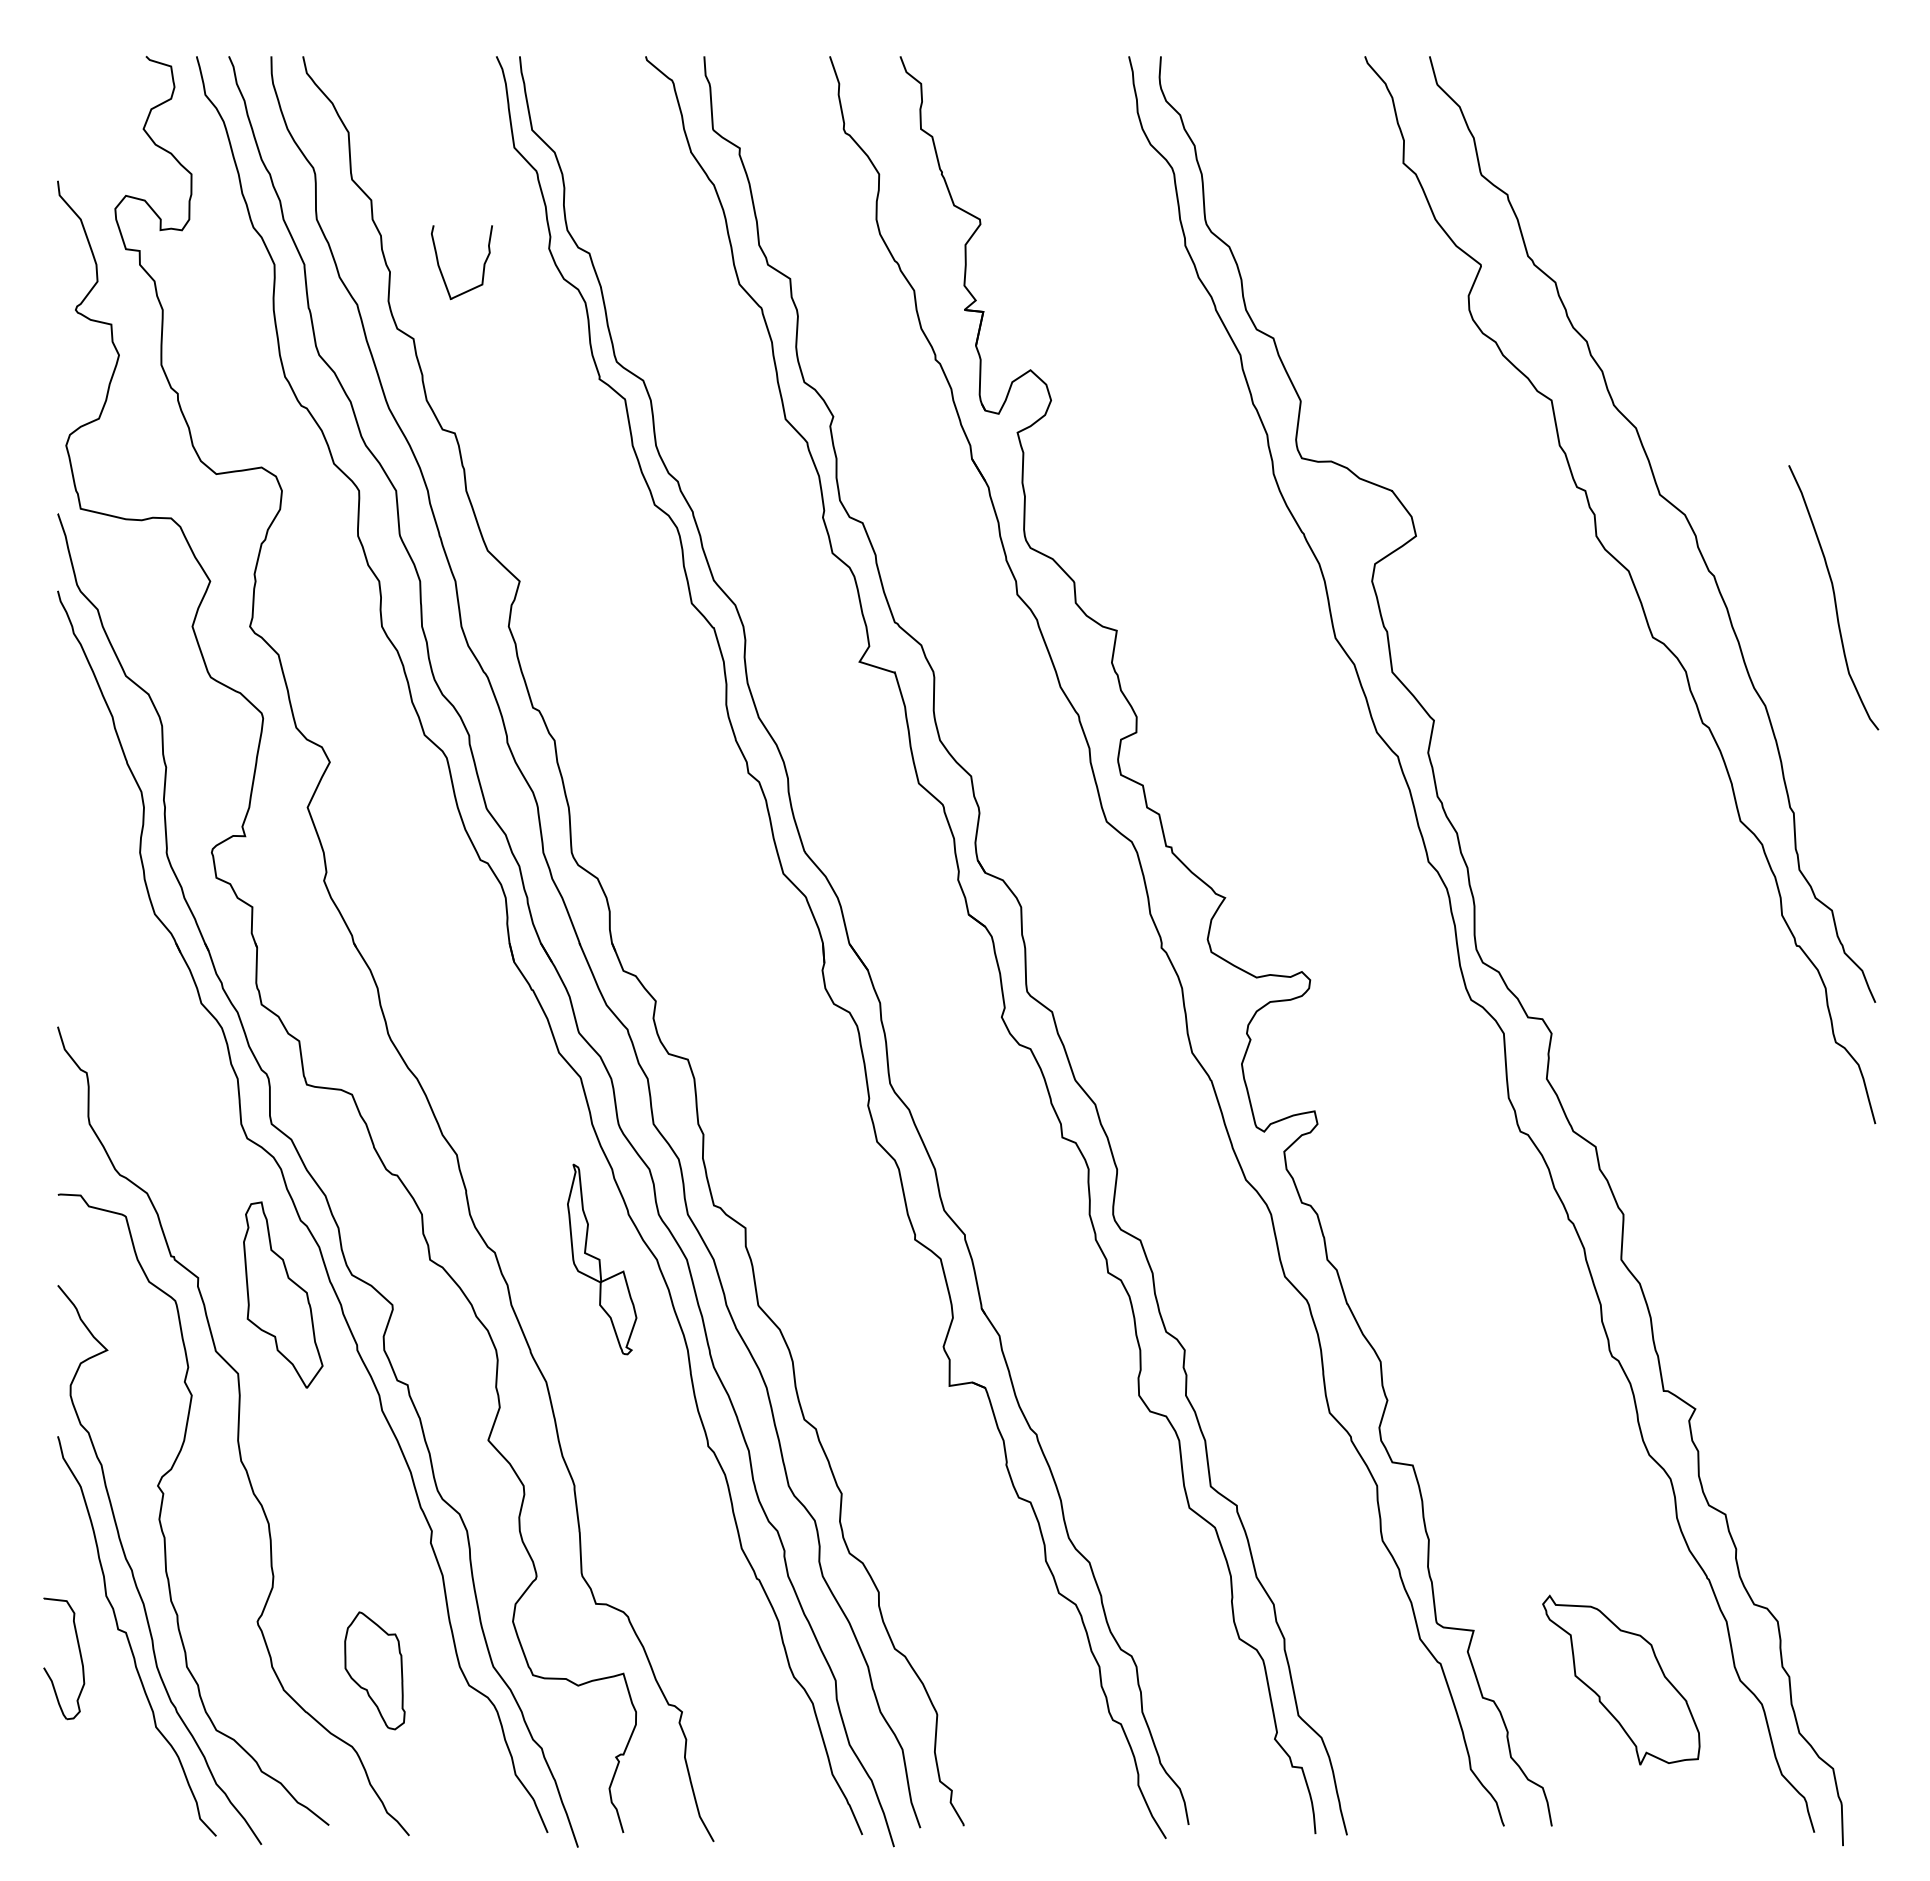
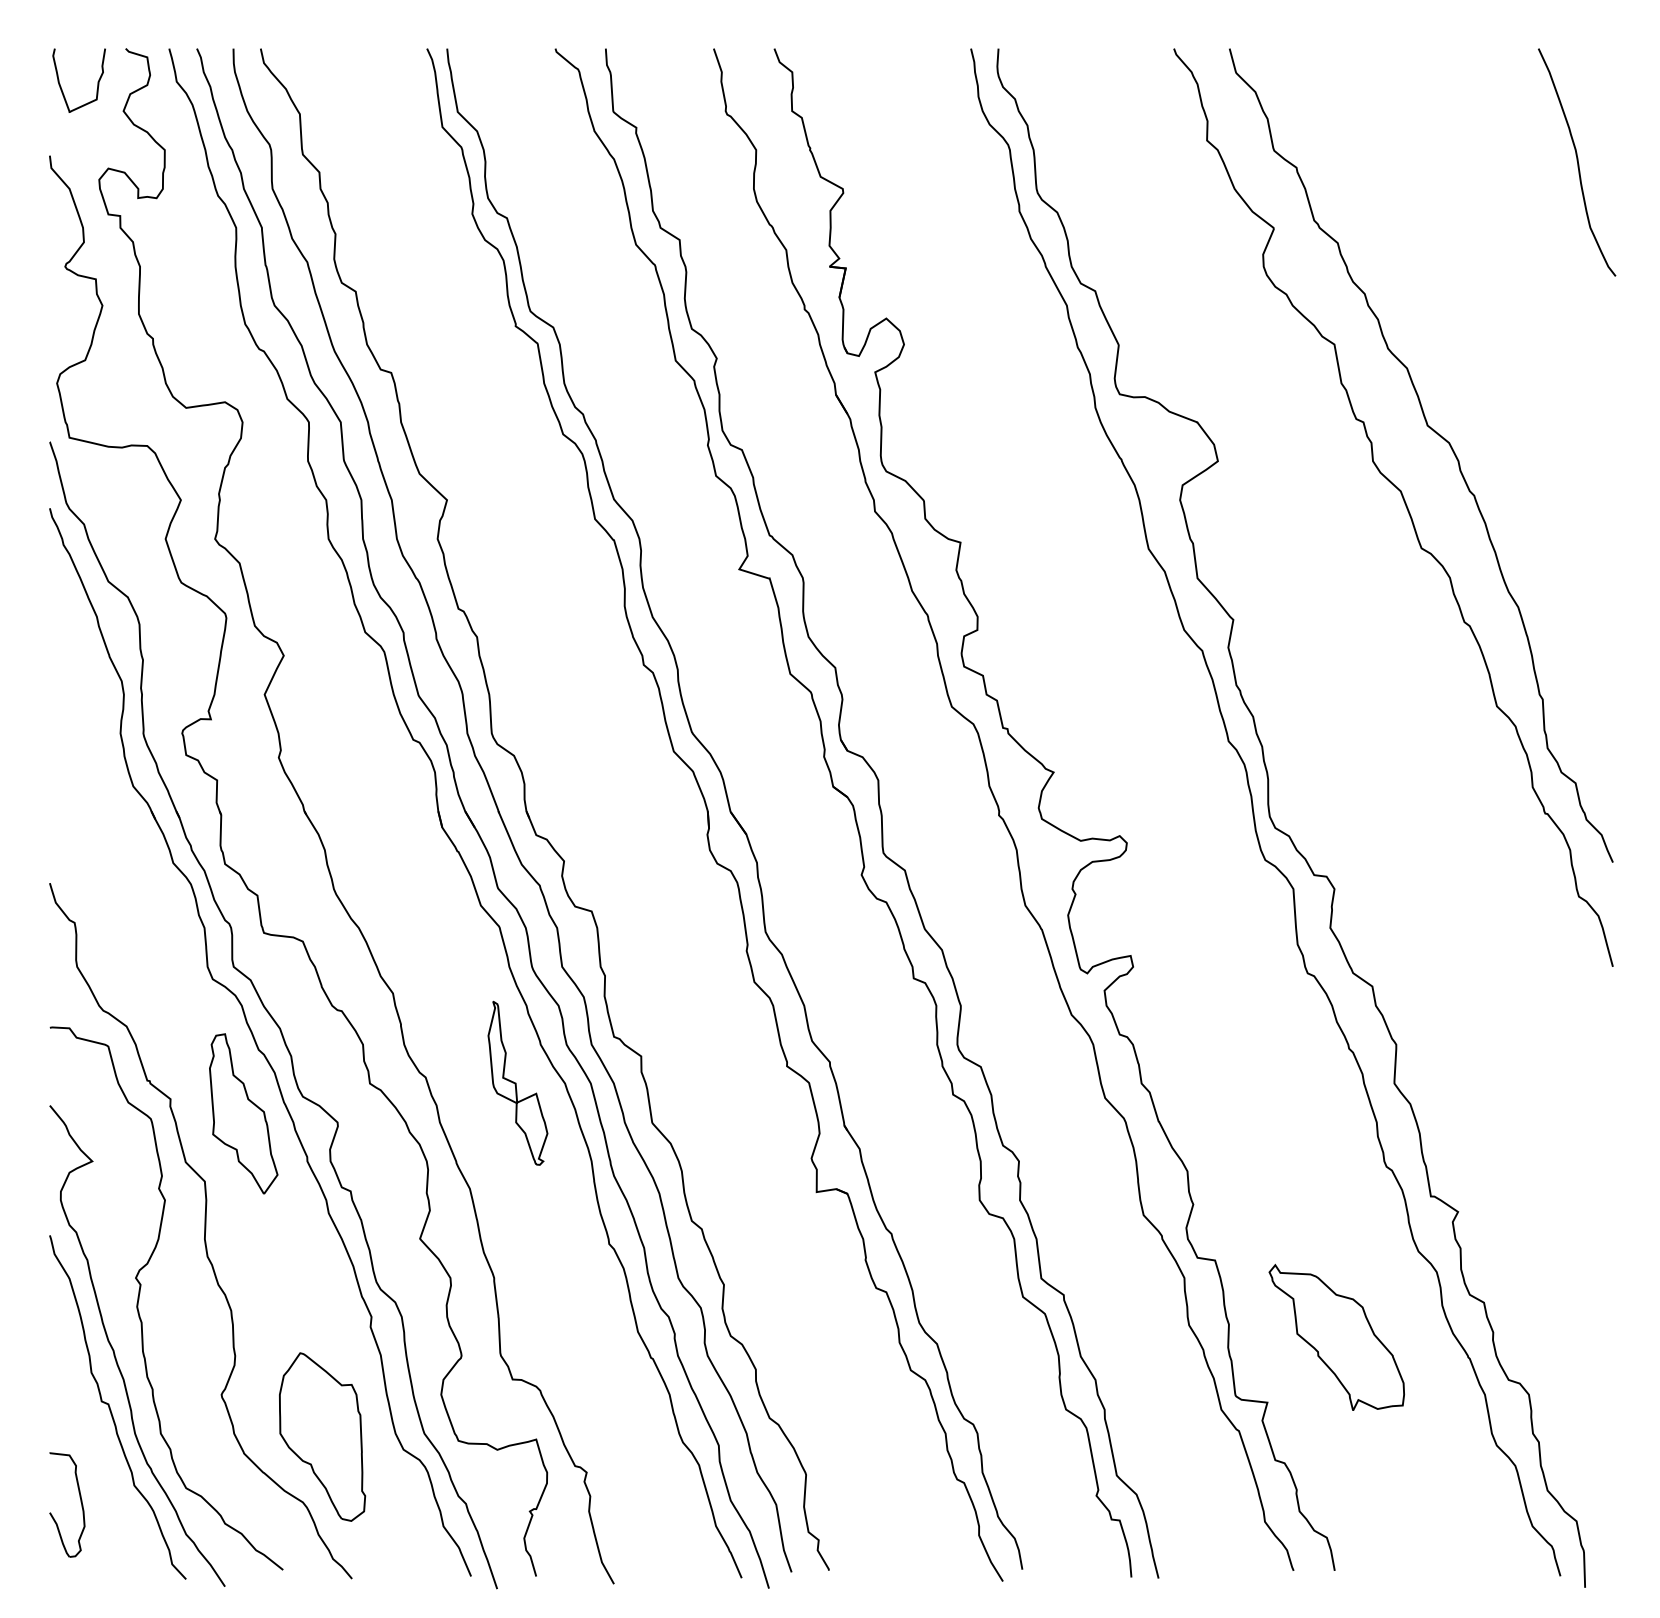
curve: (442, 272) -> (62, 89), moved
curve: (1833, 597) -> (1576, 162), moved
part: (79, 1654) -> (80, 1501), moved
part: (374, 1670) -> (322, 1436), size x1.67
part: (1621, 1679) -> (1336, 1337), moved

